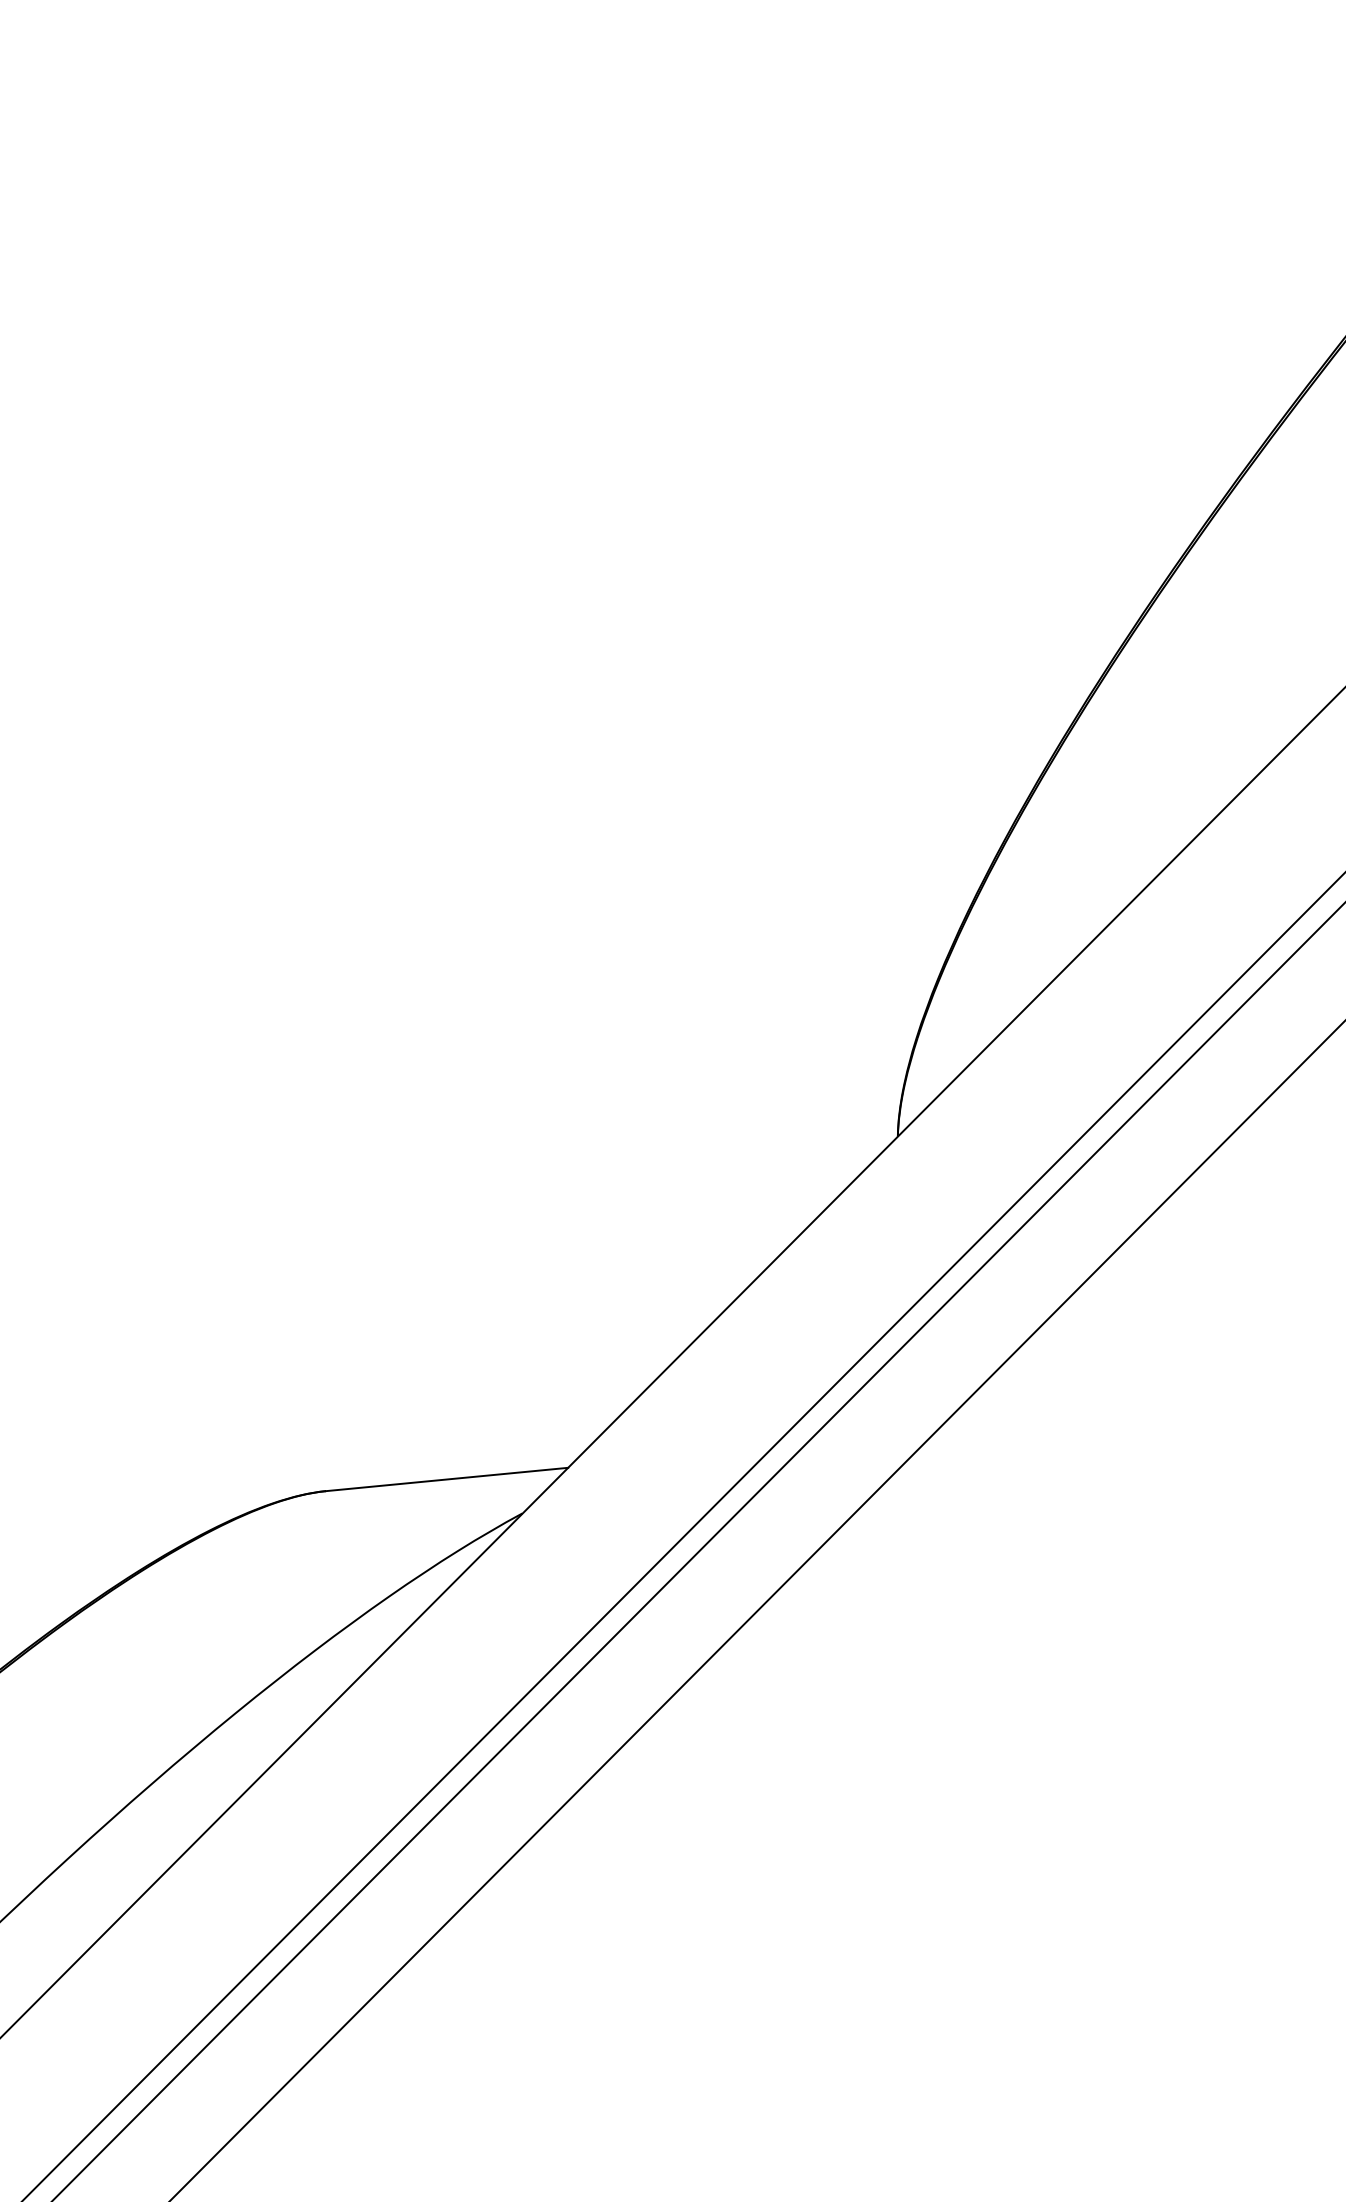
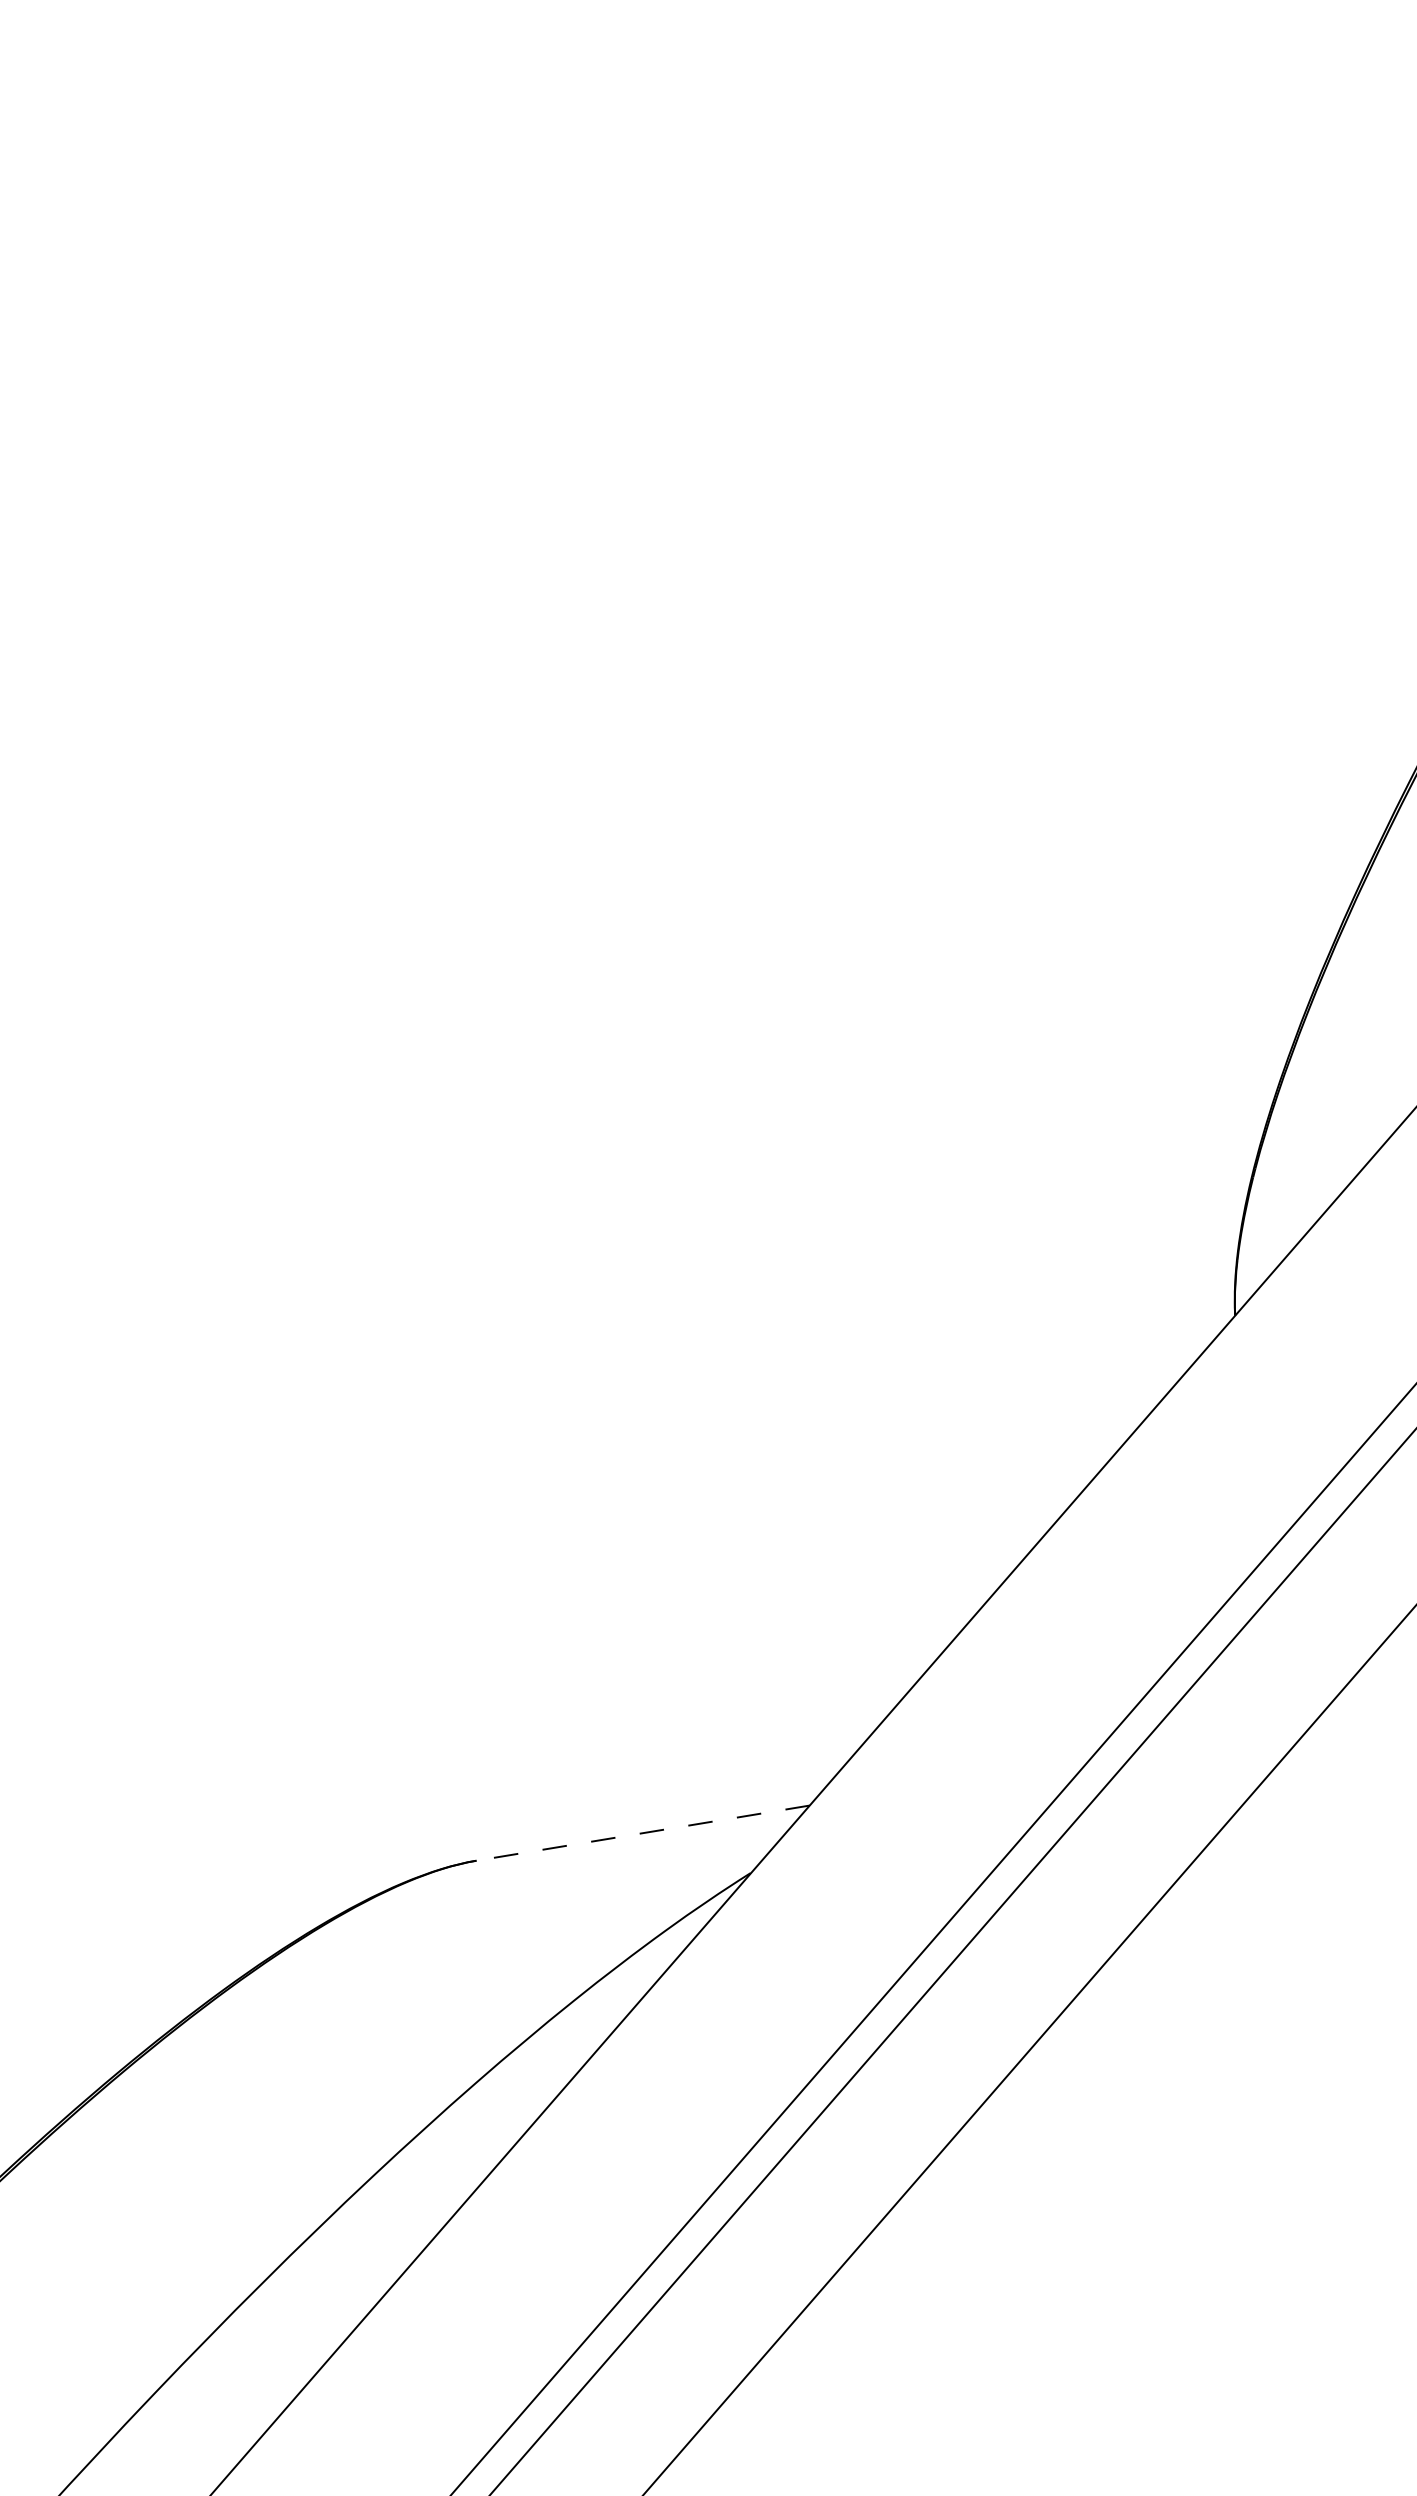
line: (447, 1479) -> (643, 1833), solid -> dashed

